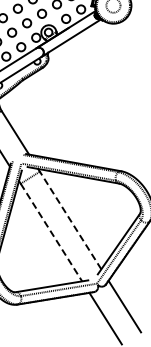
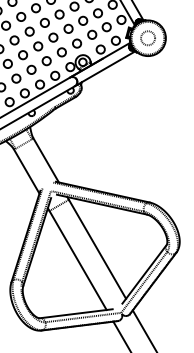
line: (70, 219) -> (97, 248), dashed -> solid
line: (51, 232) -> (78, 260), dashed -> solid

